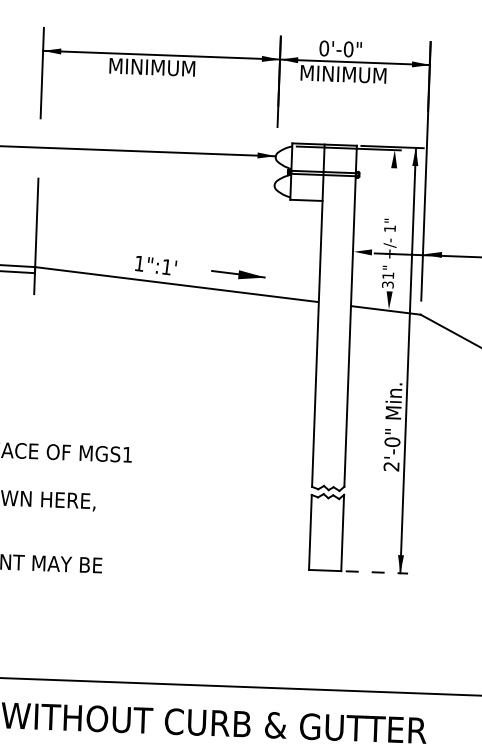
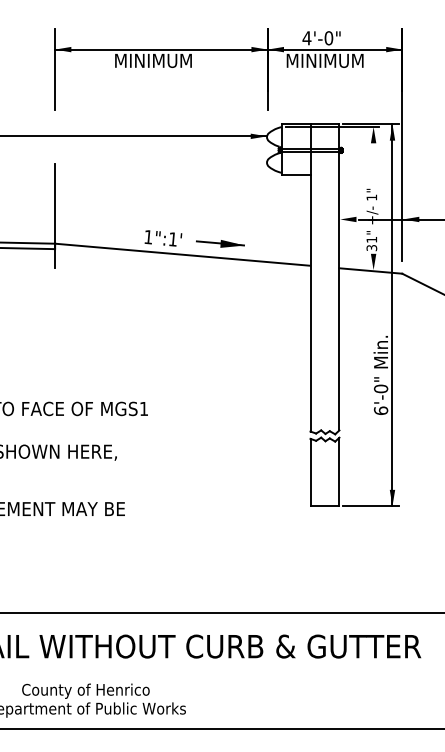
text: (323, 48) -> (306, 38), 0'-0" -> 4'-0"
part: (238, 274) -> (220, 243), moved
text: (390, 466) -> (380, 410), 2'-0" -> 6'-0"
line: (376, 572) -> (371, 506), dashed -> solid

